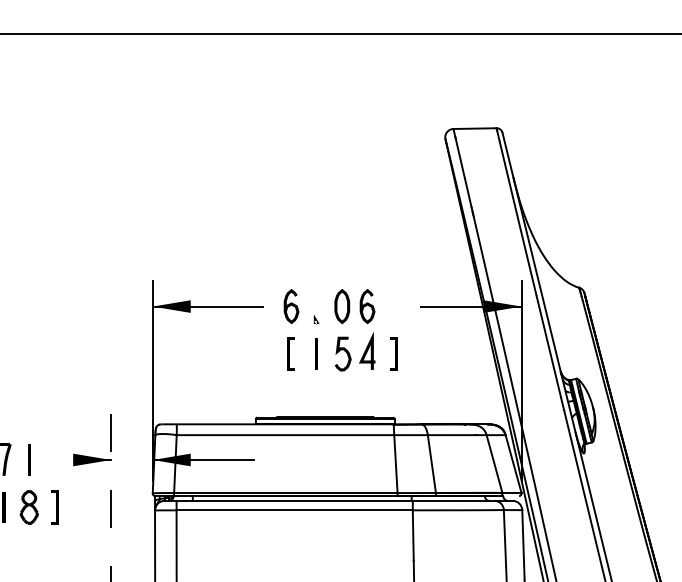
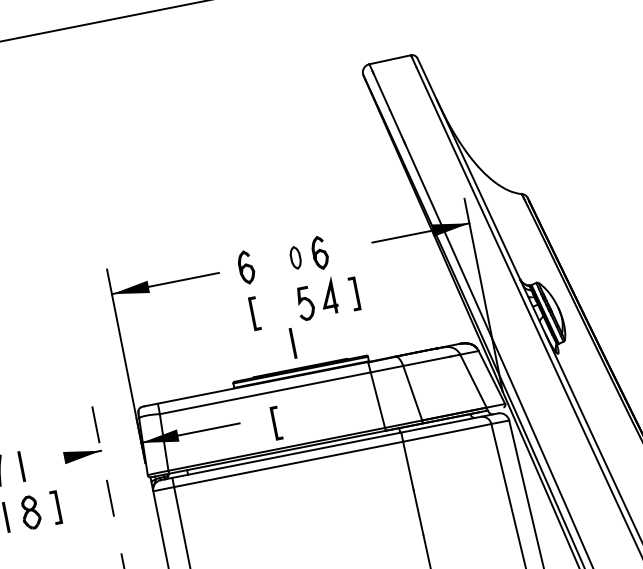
part: (342, 306) -> (295, 257), size x0.7
part: (316, 319) -> (273, 275), removed
line: (316, 353) -> (292, 342), moved
line: (289, 466) -> (275, 422), added

